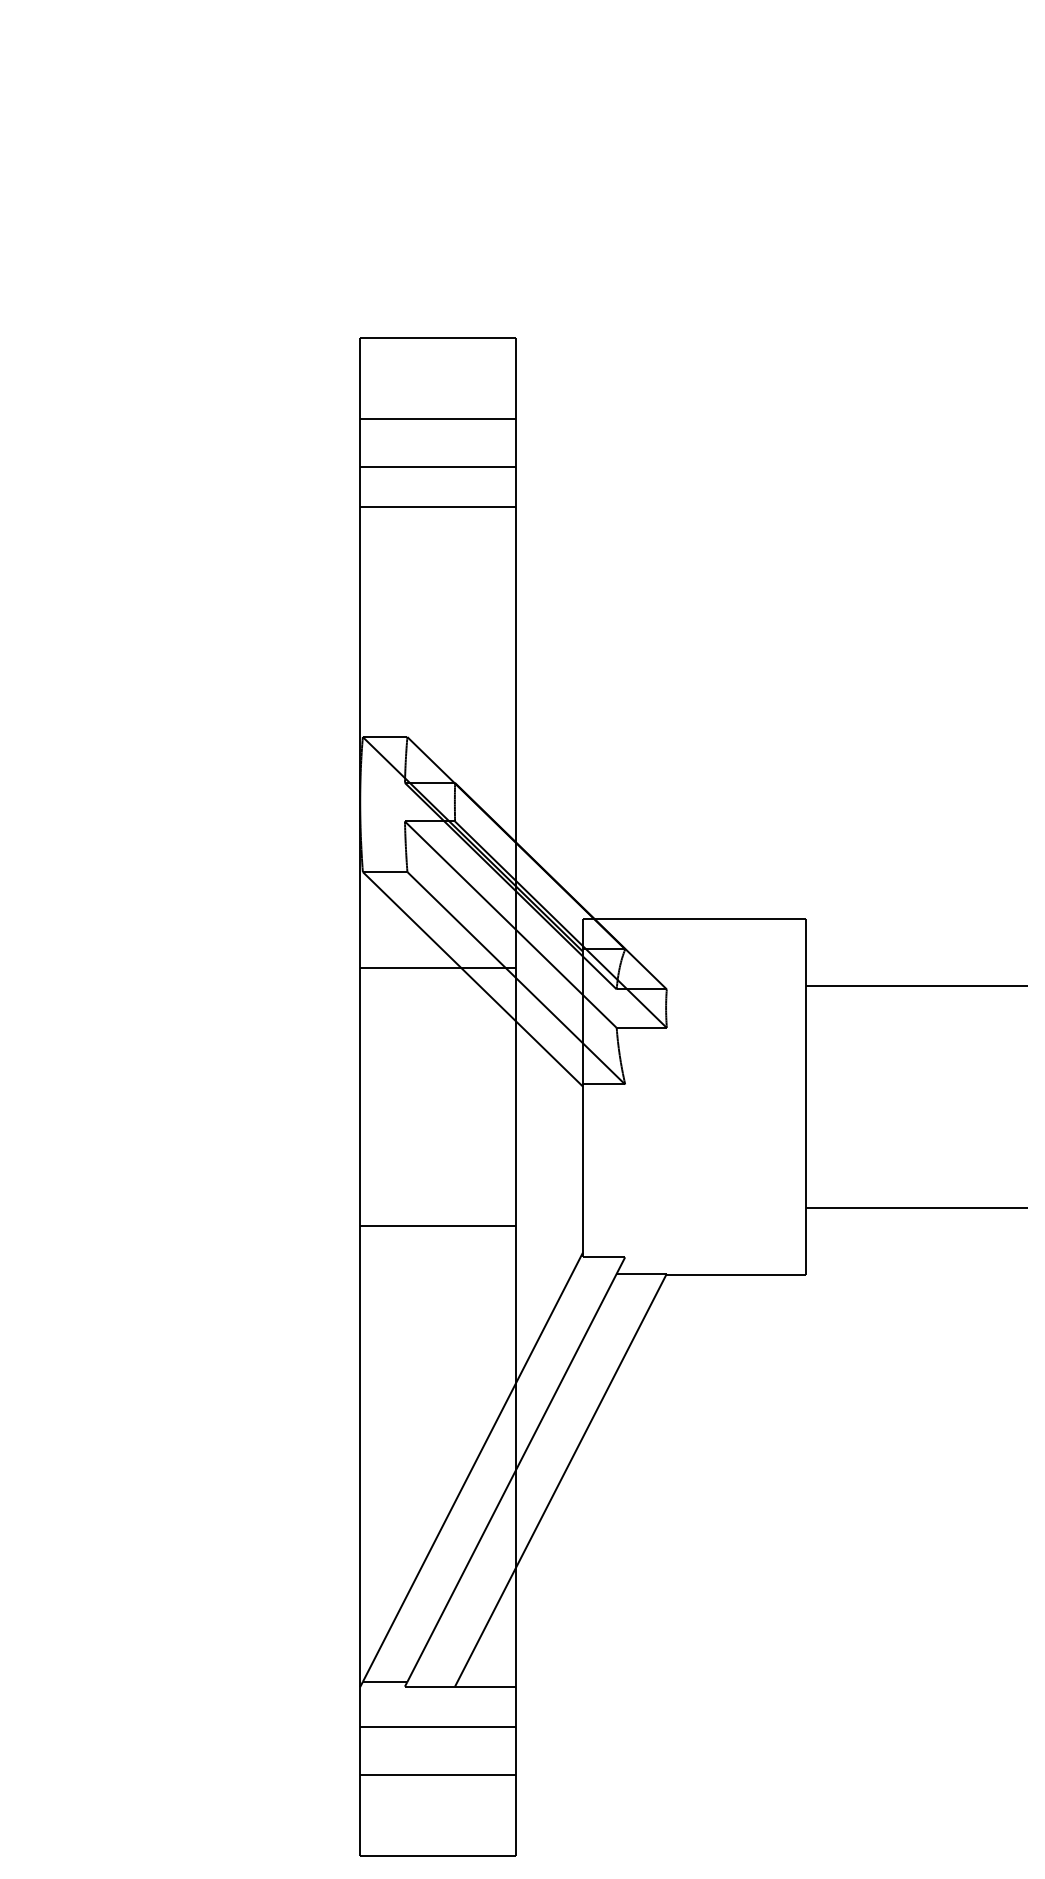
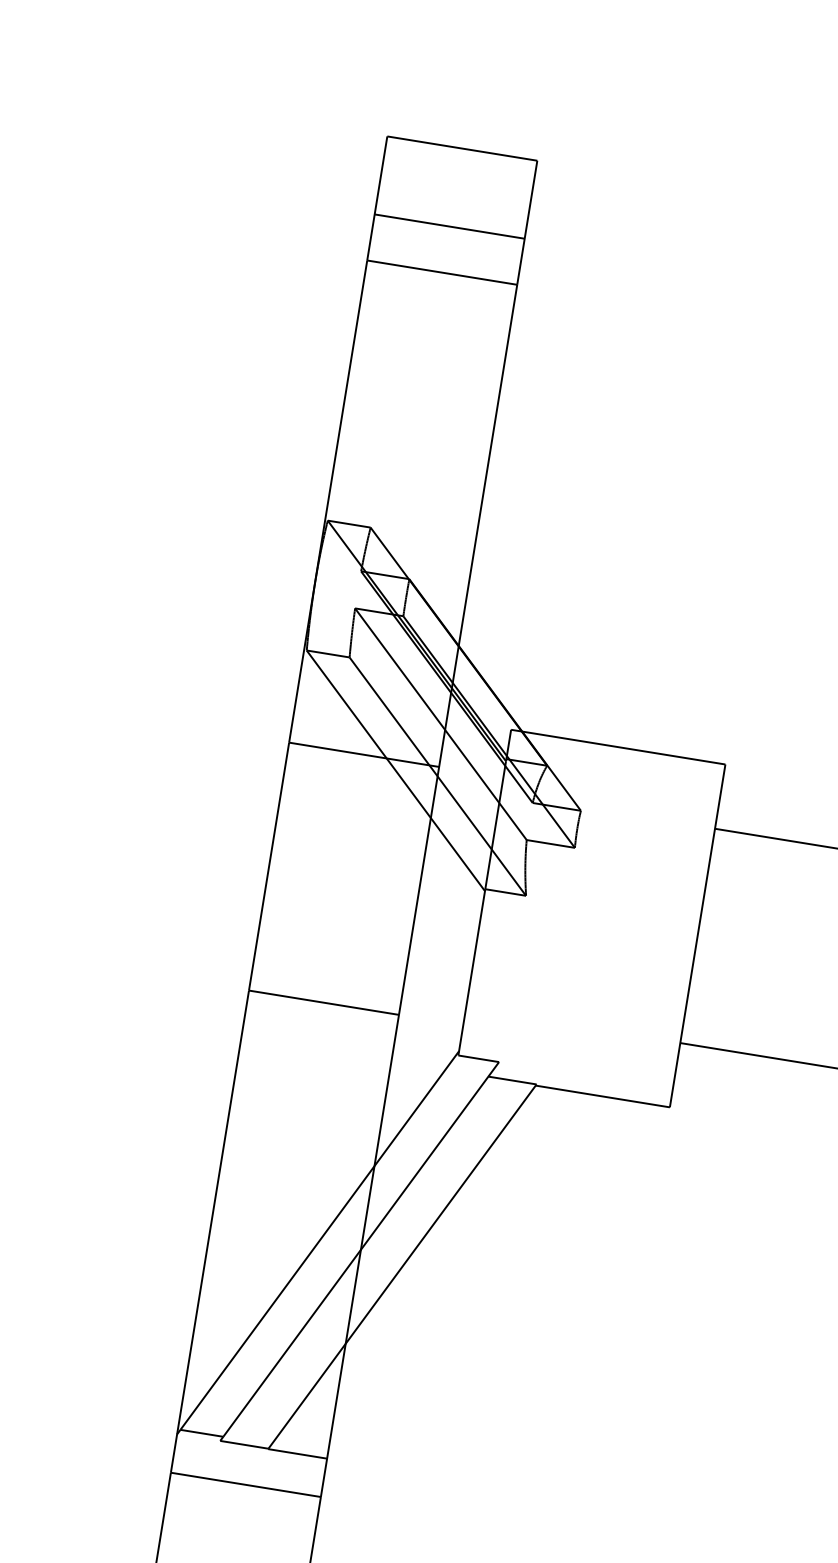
line: (438, 506) -> (436, 310), removed
line: (438, 1774) -> (238, 1530), removed

